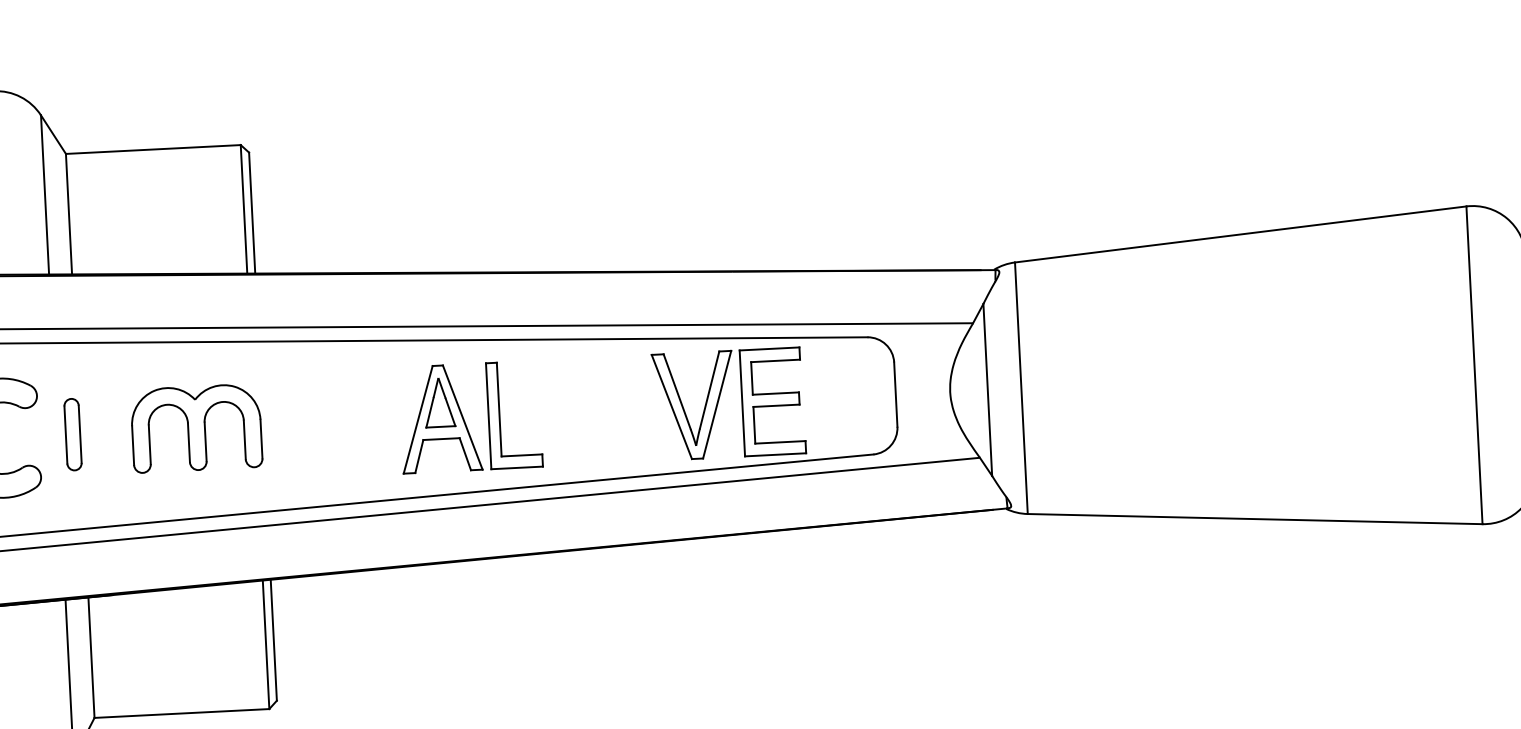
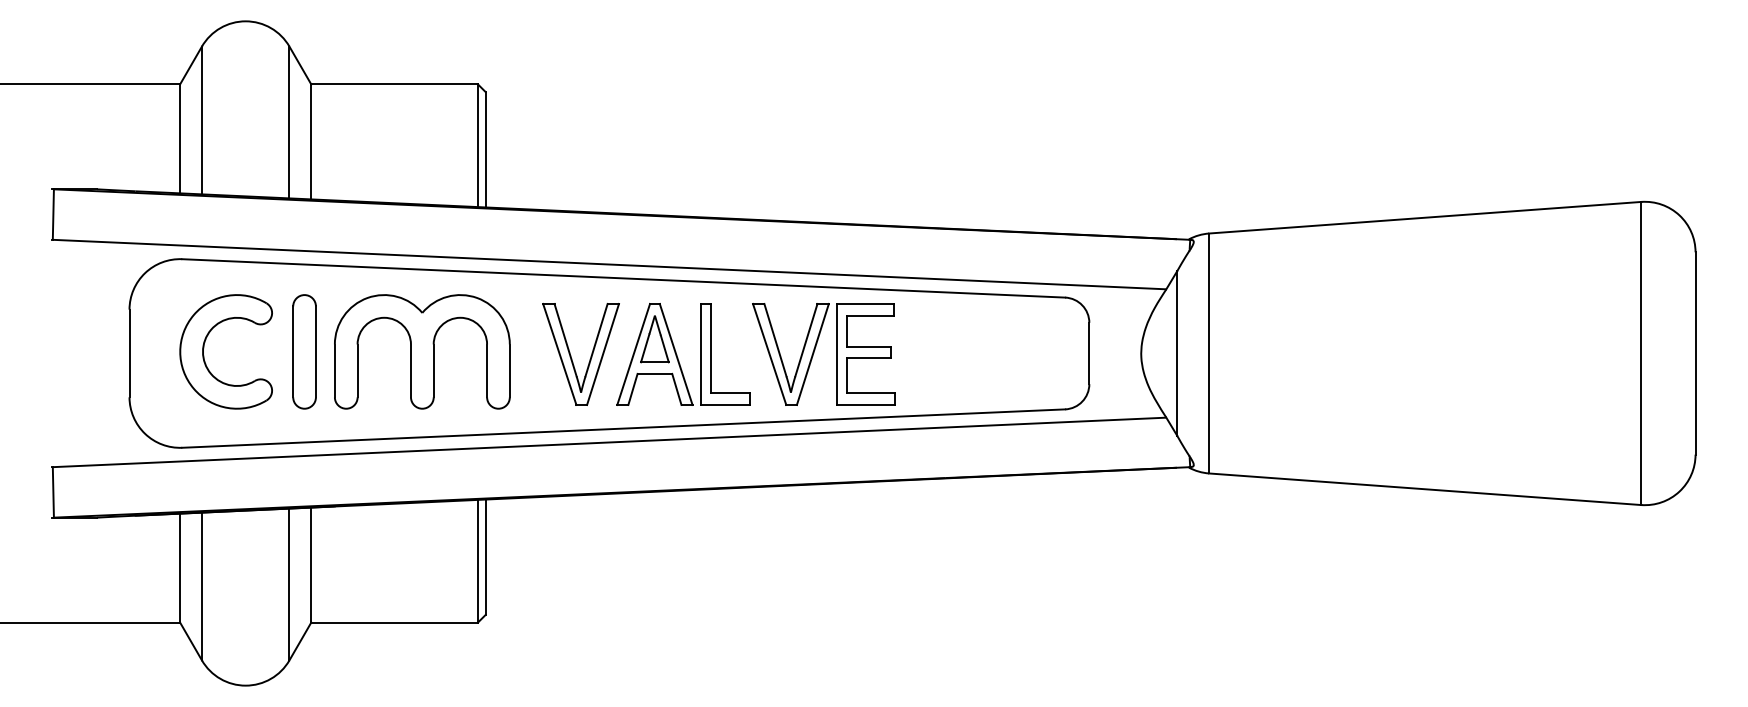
part: (719, 400) -> (815, 350), moved
part: (196, 427) -> (422, 351), size x1.43
part: (354, 427) -> (572, 358), added
part: (72, 434) -> (304, 351), size x1.67

